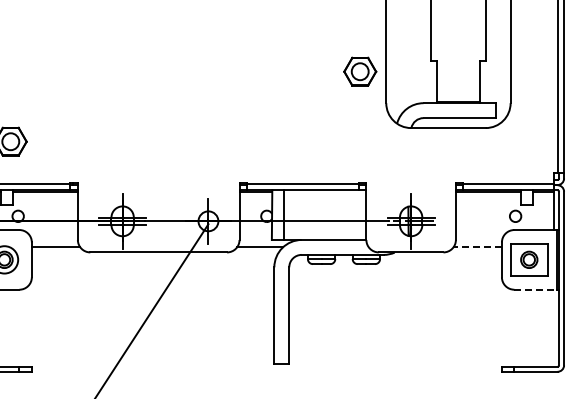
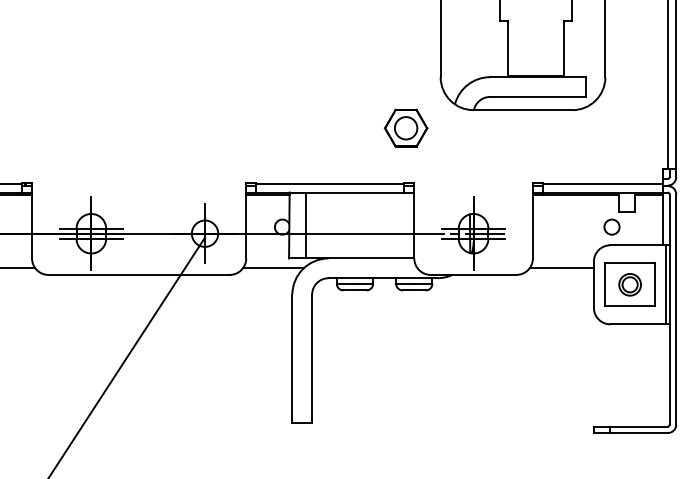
part: (360, 71) -> (406, 127), moved
line: (477, 247) -> (561, 268), dashed -> solid
line: (535, 289) -> (638, 324), dashed -> solid

